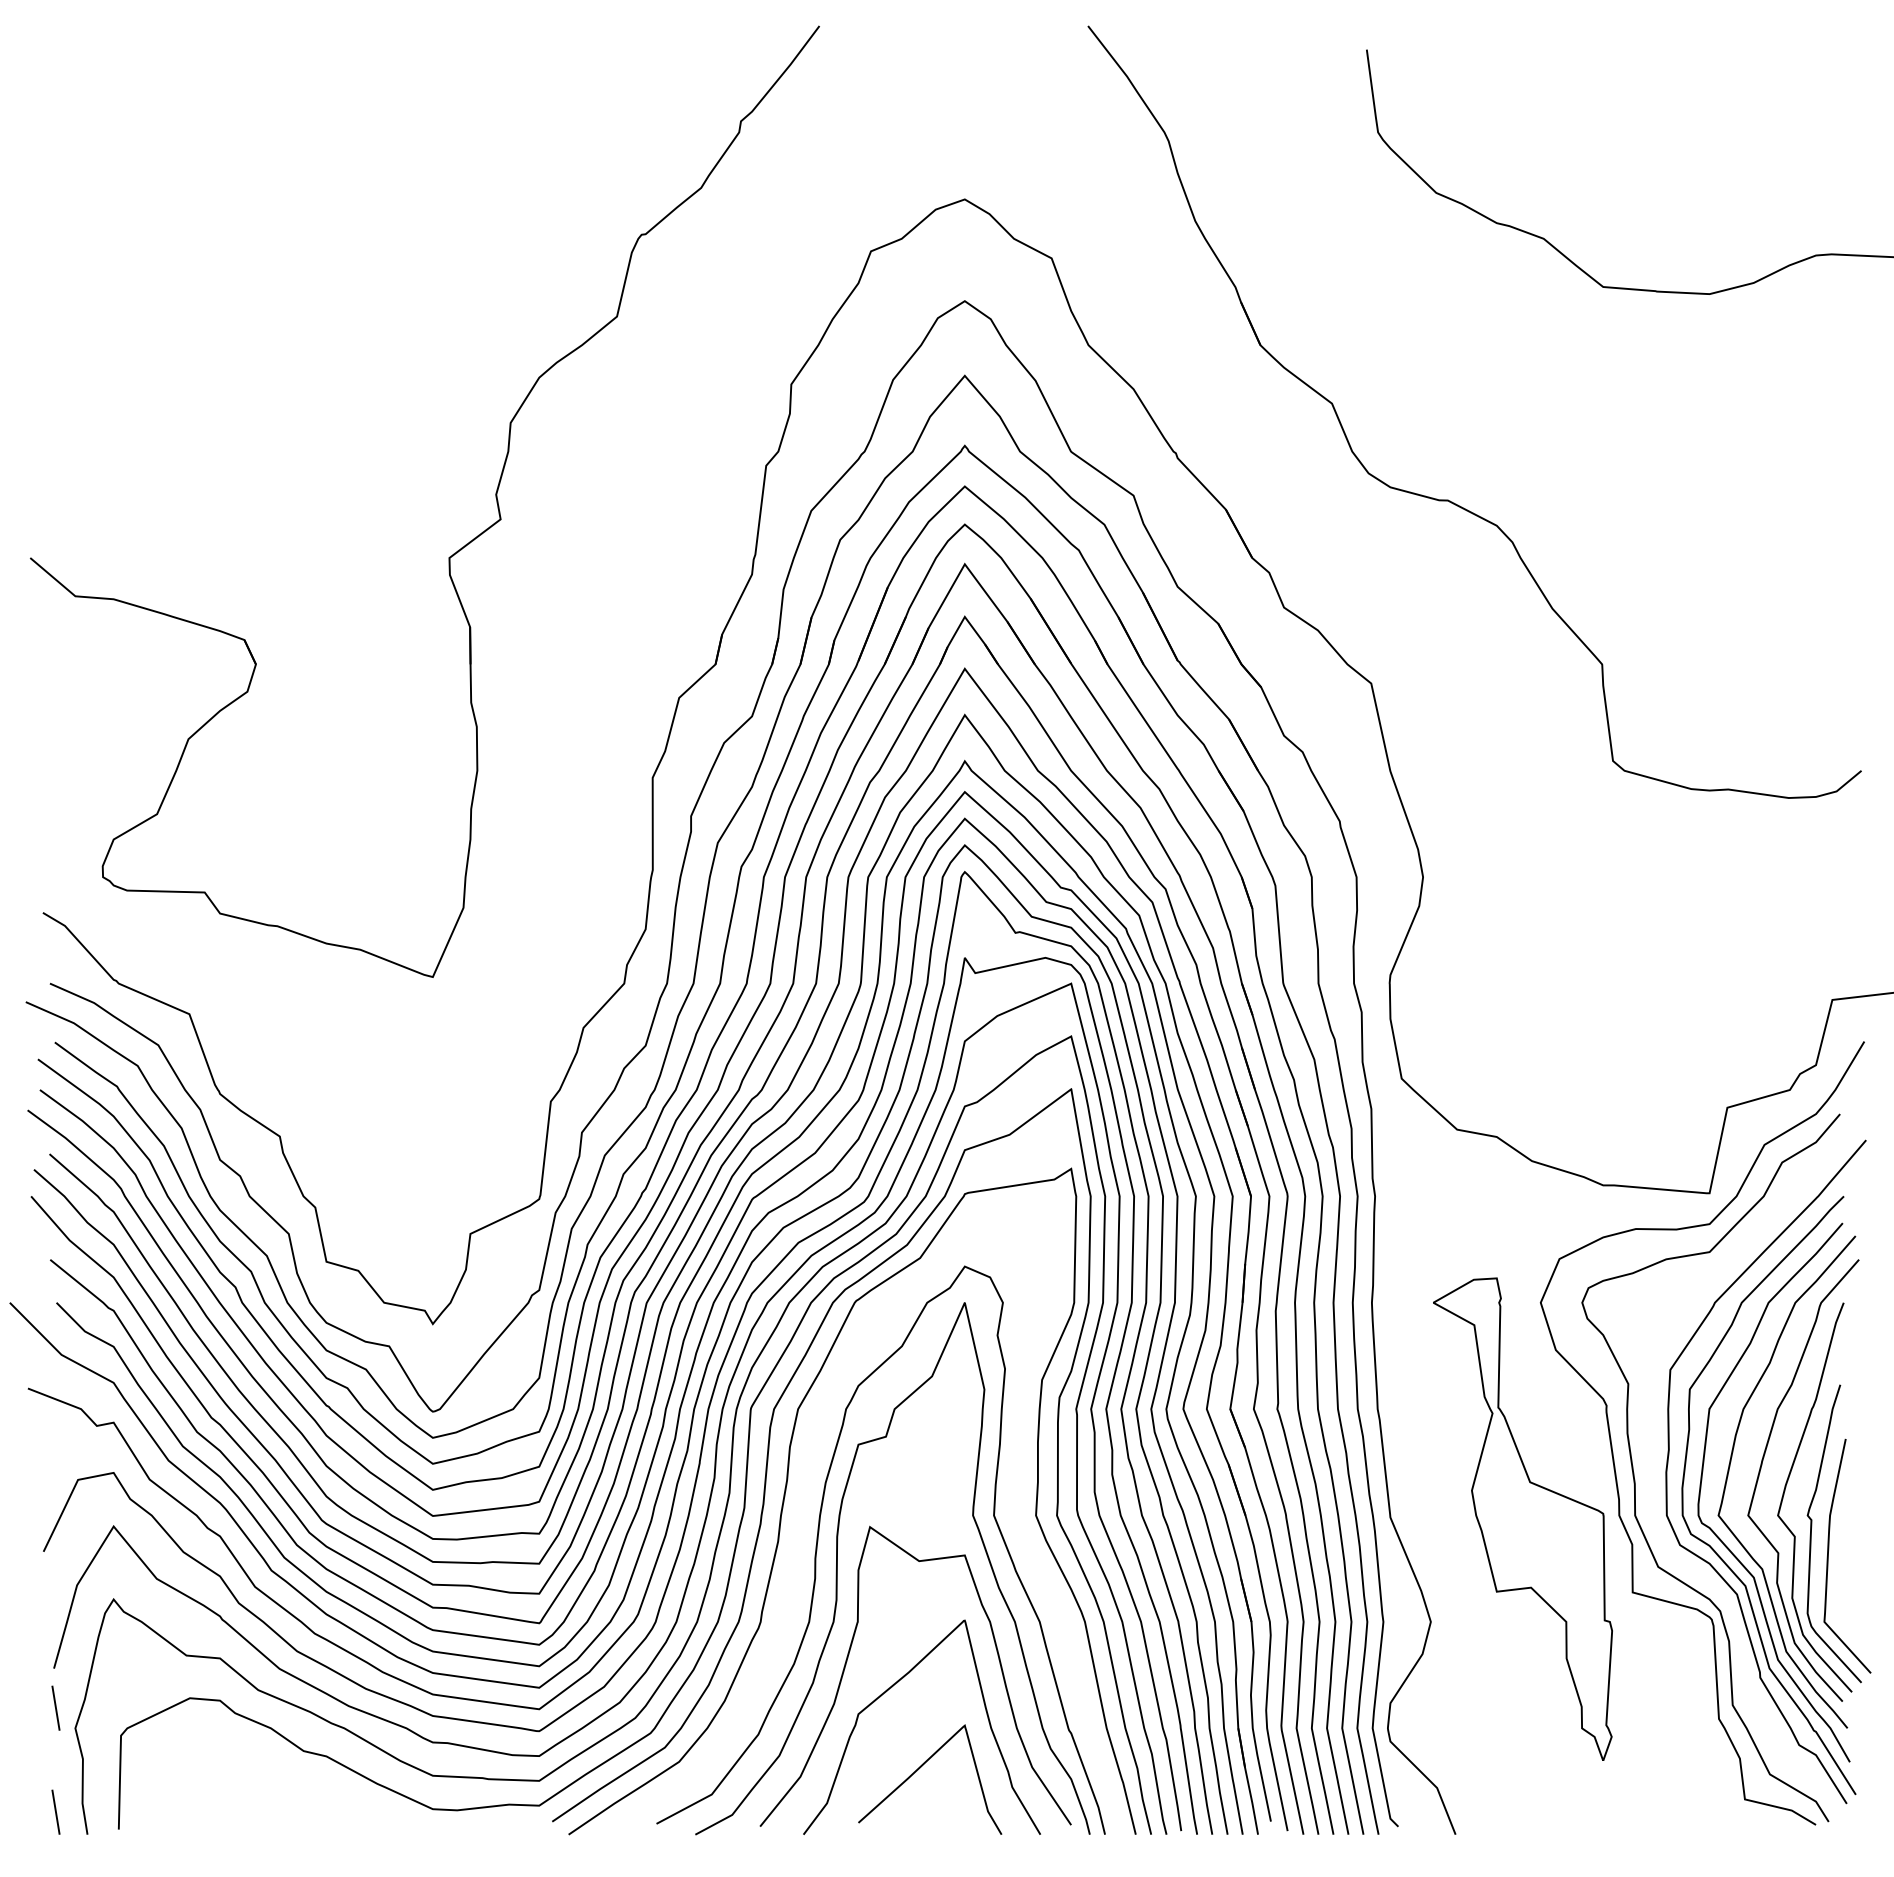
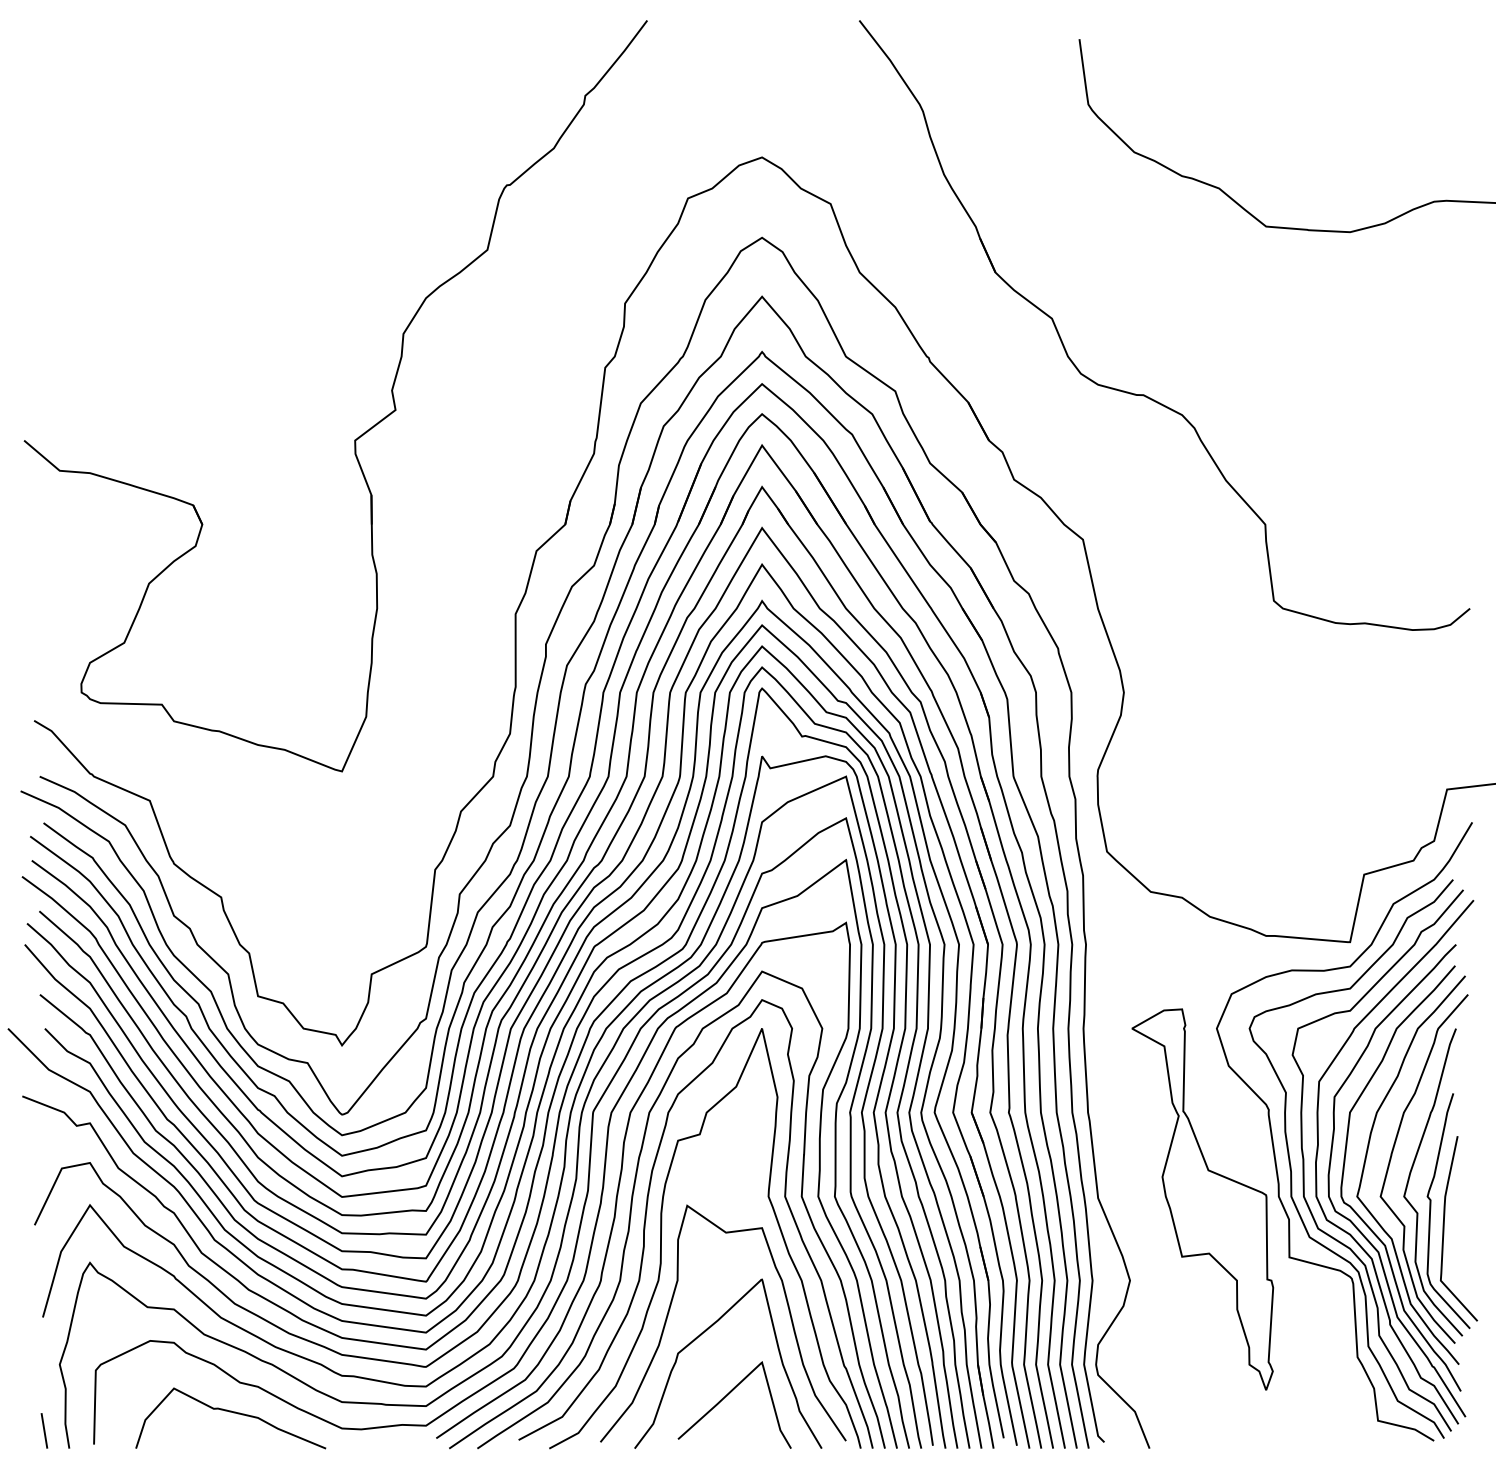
curve: (1651, 1469) -> (1304, 1160), added
curve: (800, 1527) -> (632, 1206), added
line: (55, 1707) -> (44, 1348), removed
curve: (294, 1789) -> (232, 1412), added

